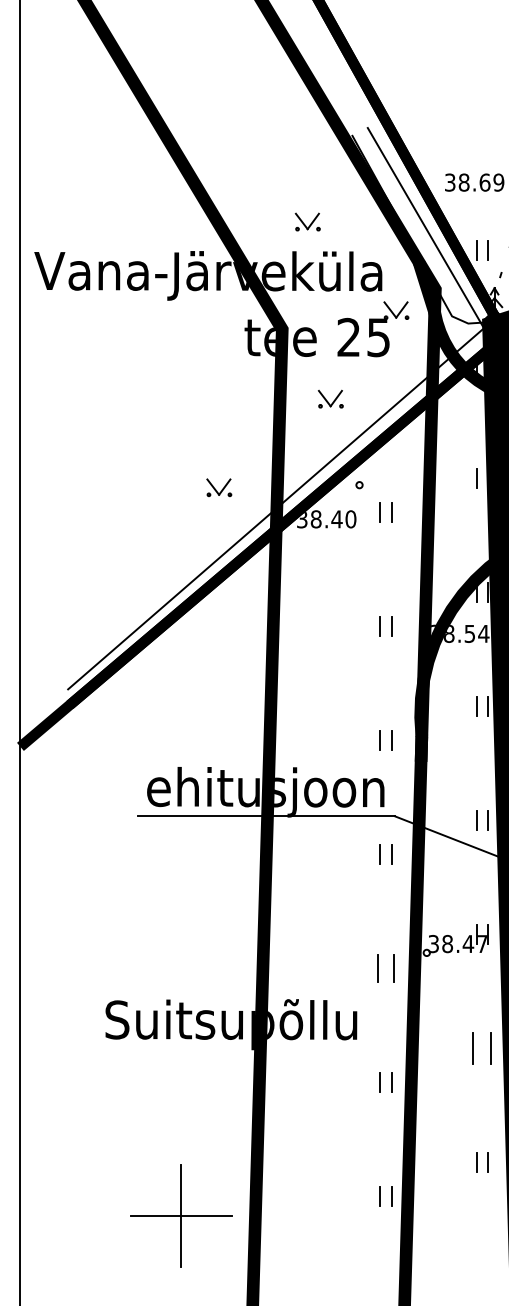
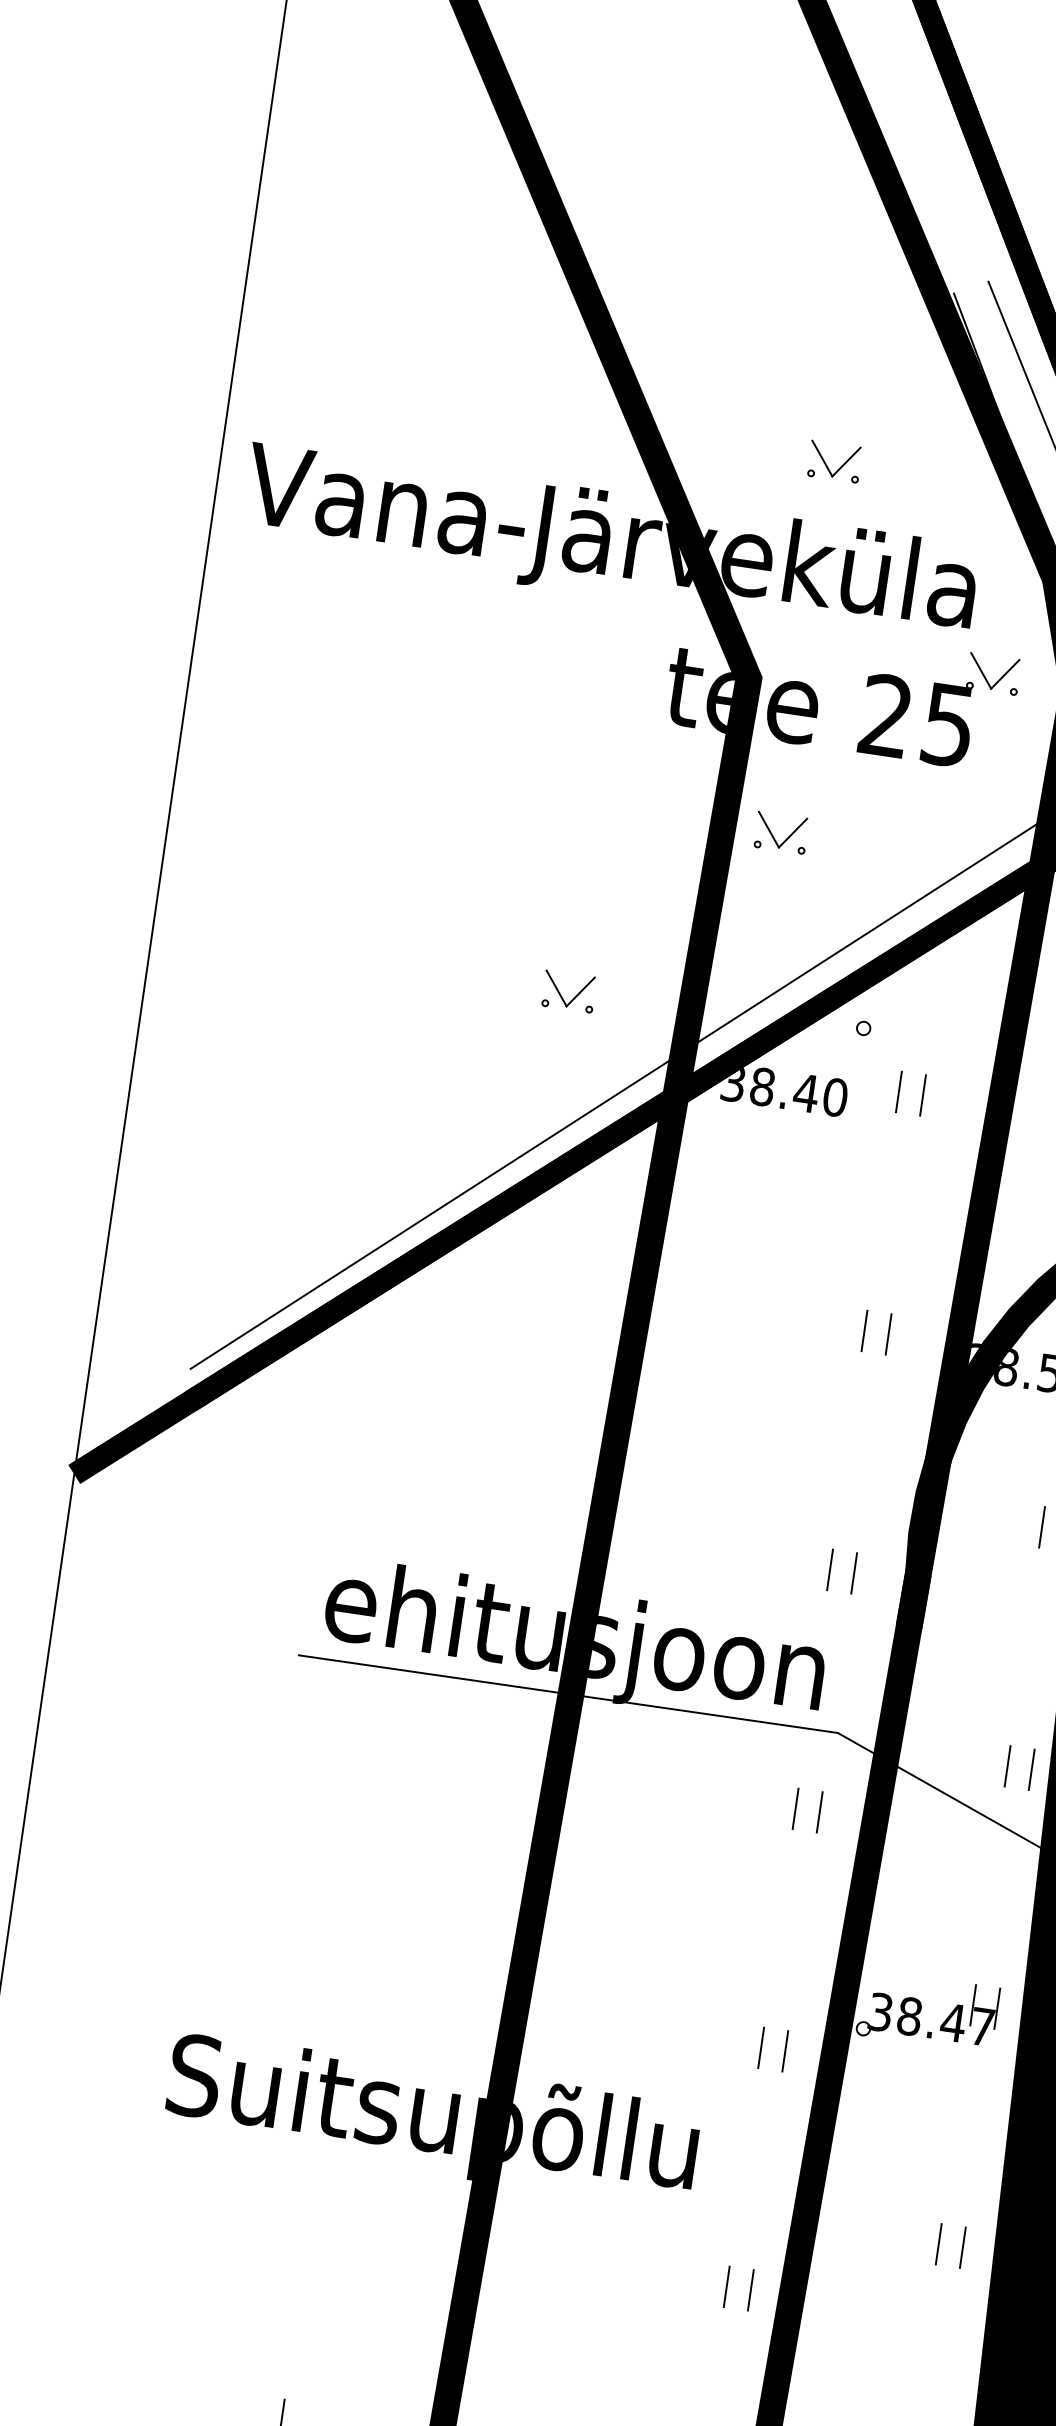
part: (330, 398) -> (780, 831), moved
part: (385, 968) -> (772, 2048), size x0.71
part: (482, 1048) -> (951, 2245), size x0.62

